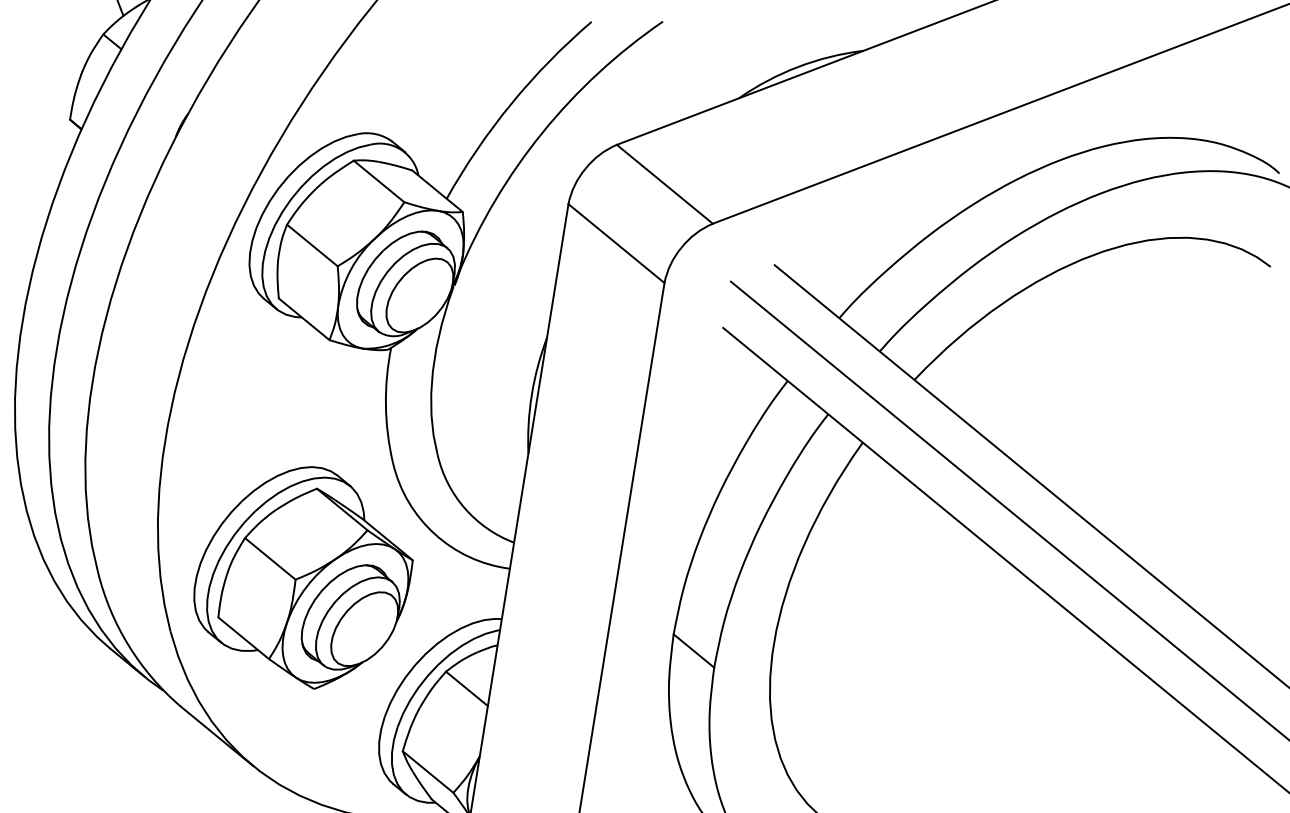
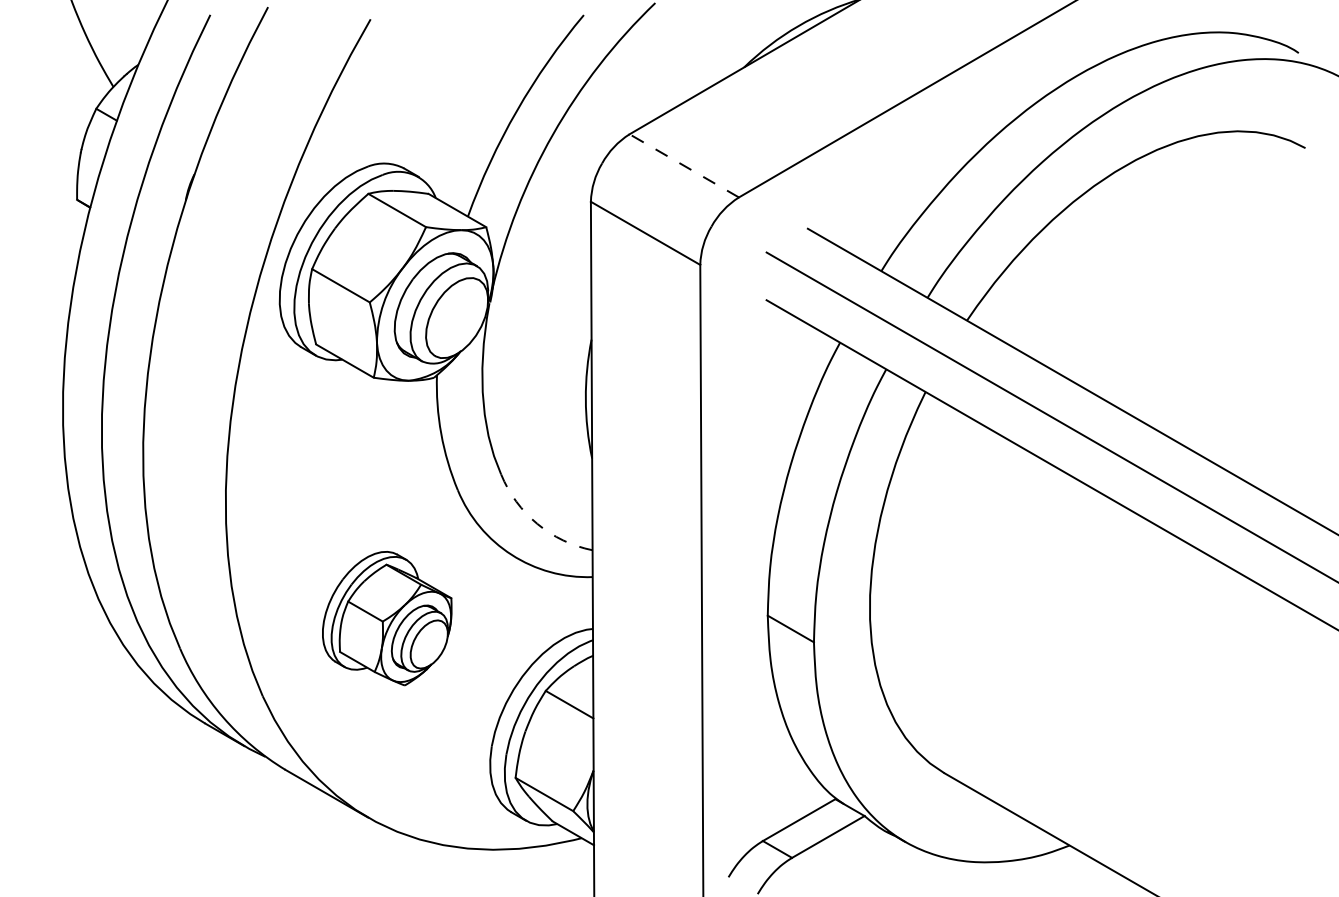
line: (664, 183) -> (683, 165), solid -> dashed
arc: (464, 507) -> (537, 523), solid -> dashed
part: (304, 575) -> (387, 618), size x0.6

